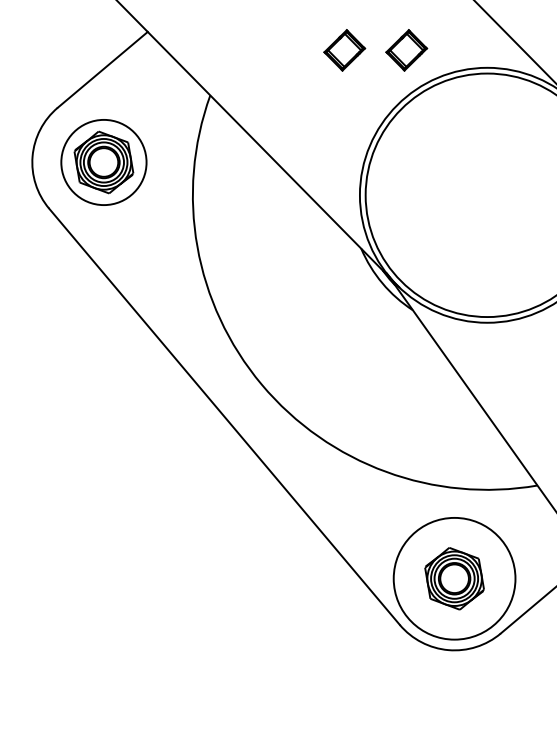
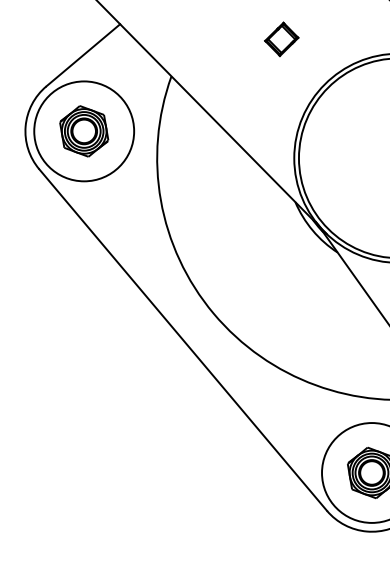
part: (406, 50) -> (332, 39), removed
circle: (103, 162) -> (83, 131), size x1.43

